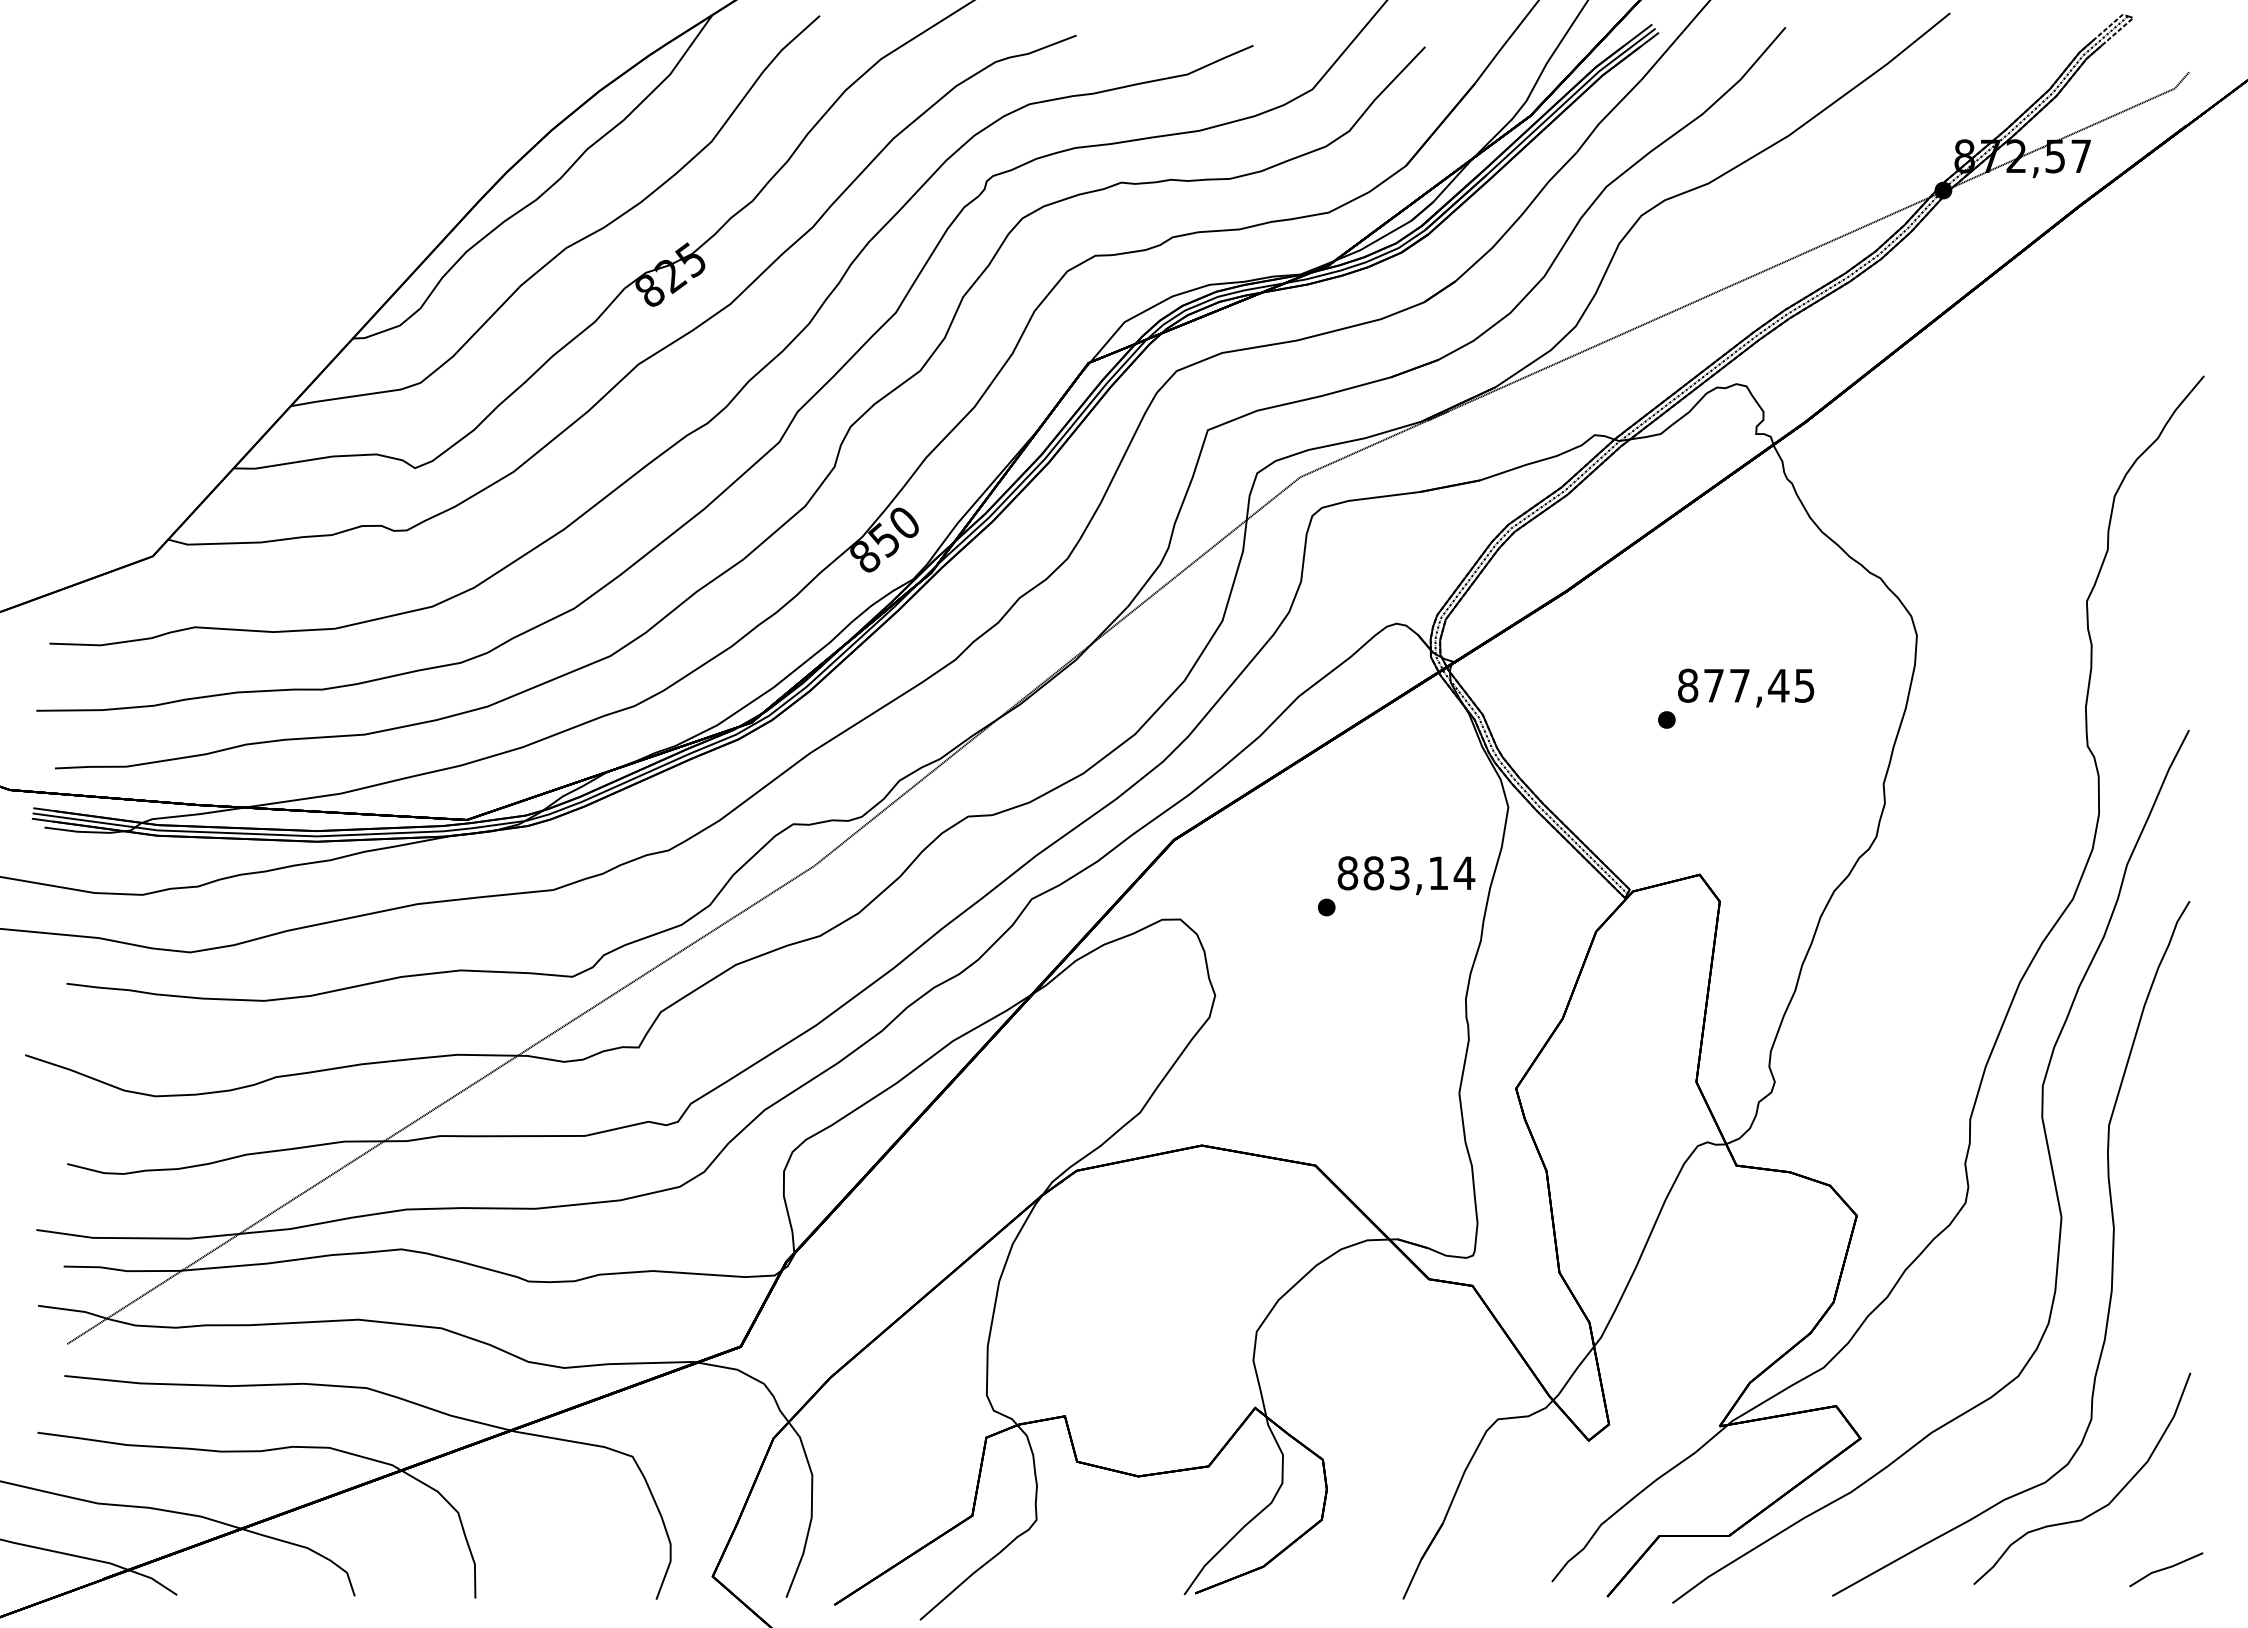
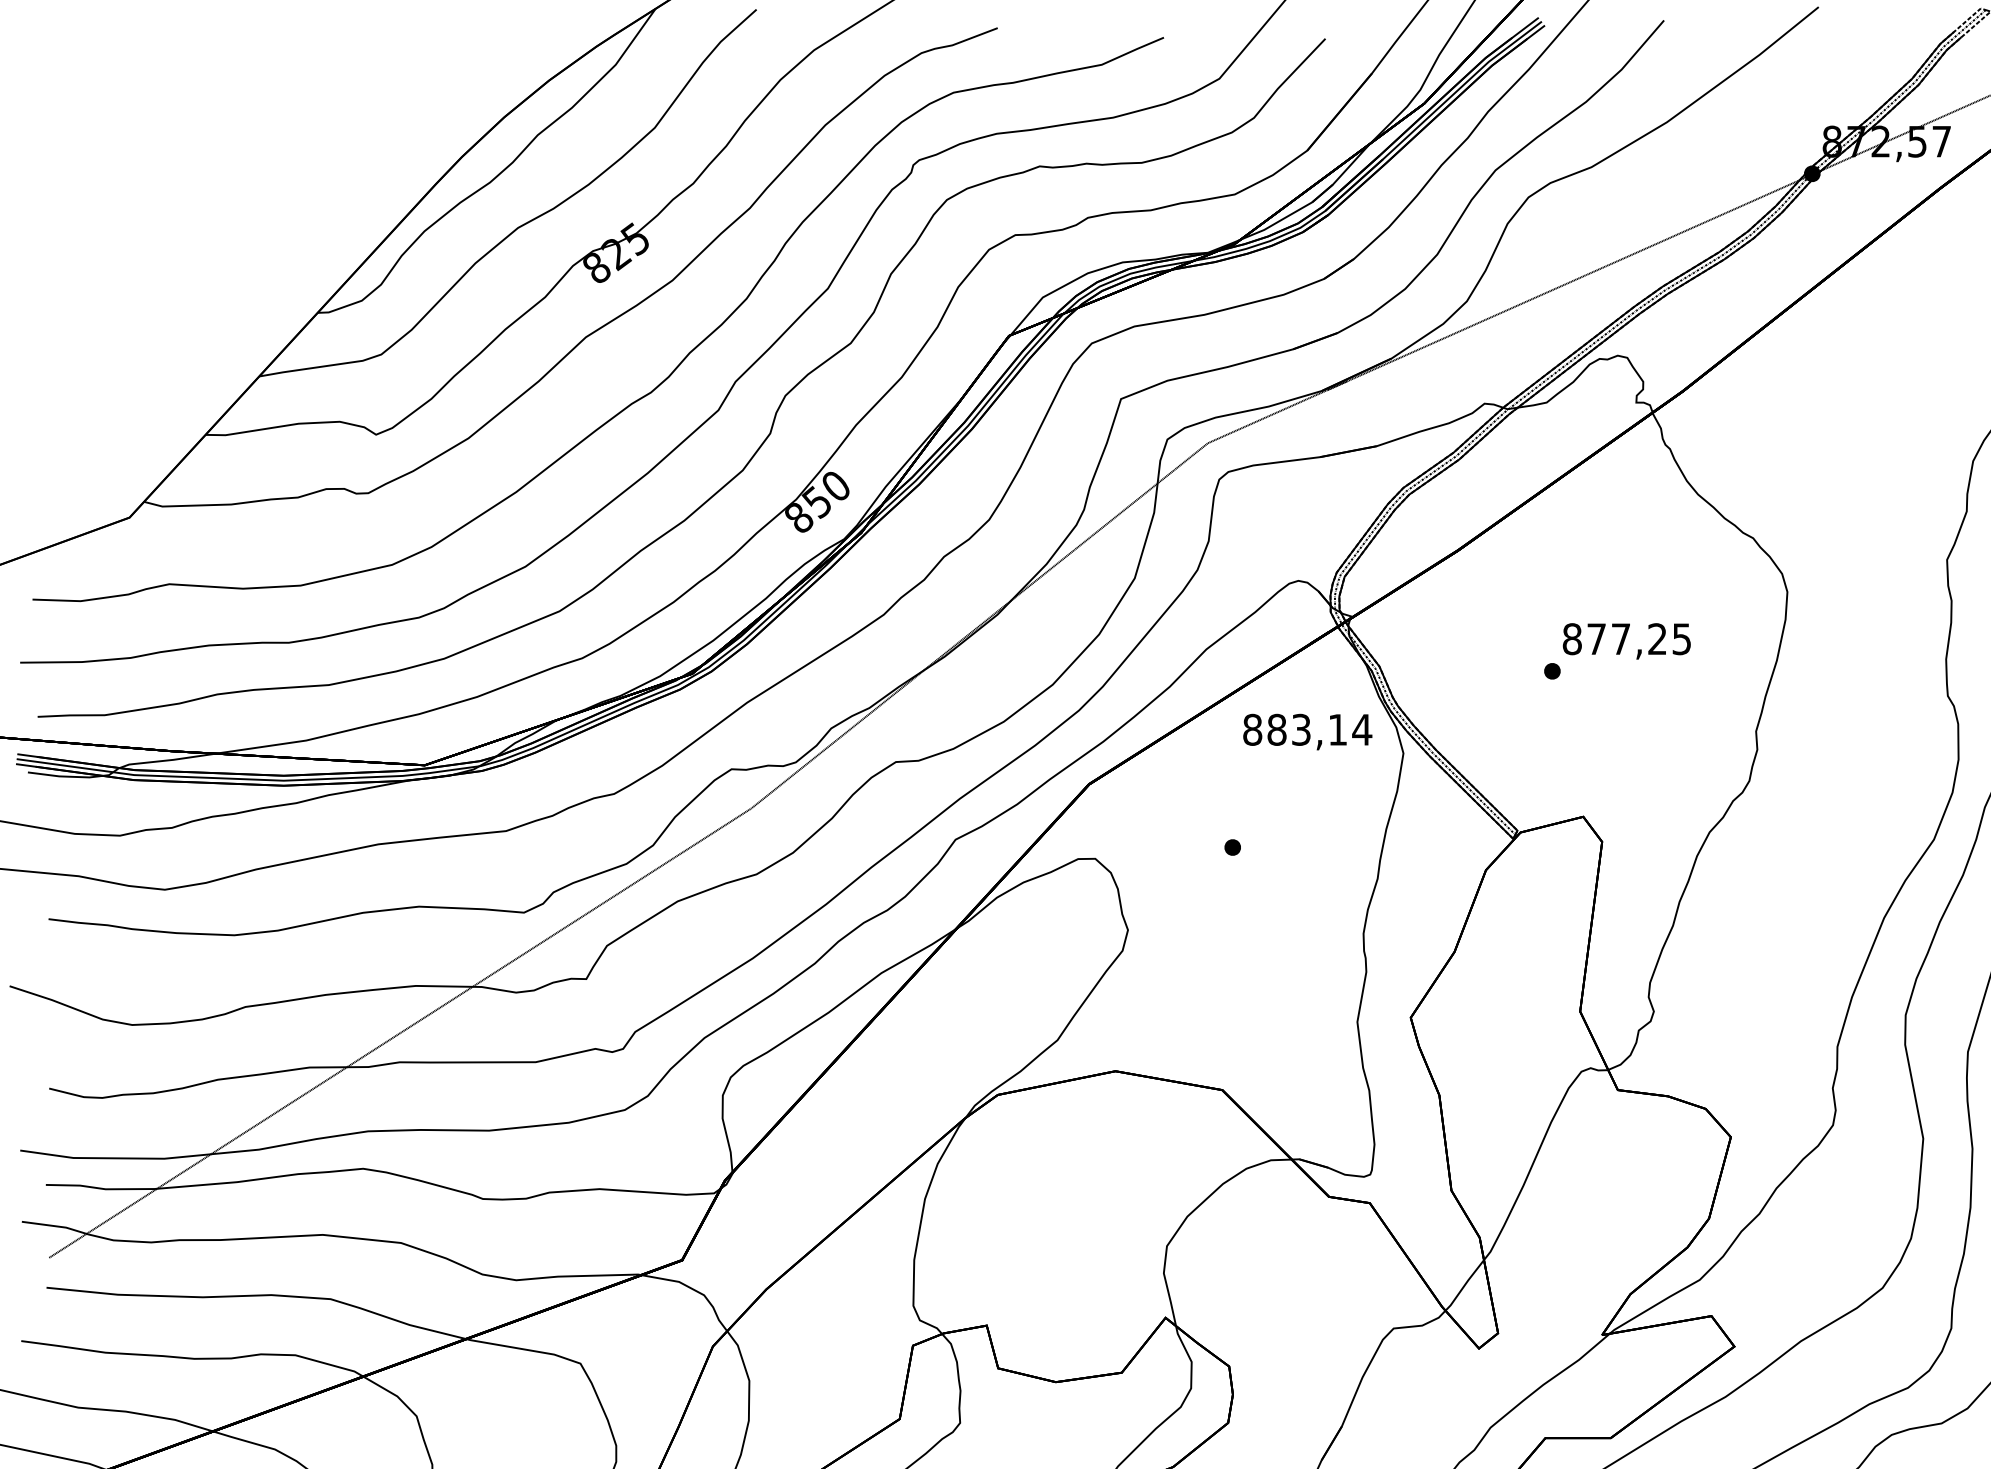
text: (1778, 685) -> (1657, 638), 877,45 -> 877,25
text: (1406, 875) -> (1307, 731), moved

